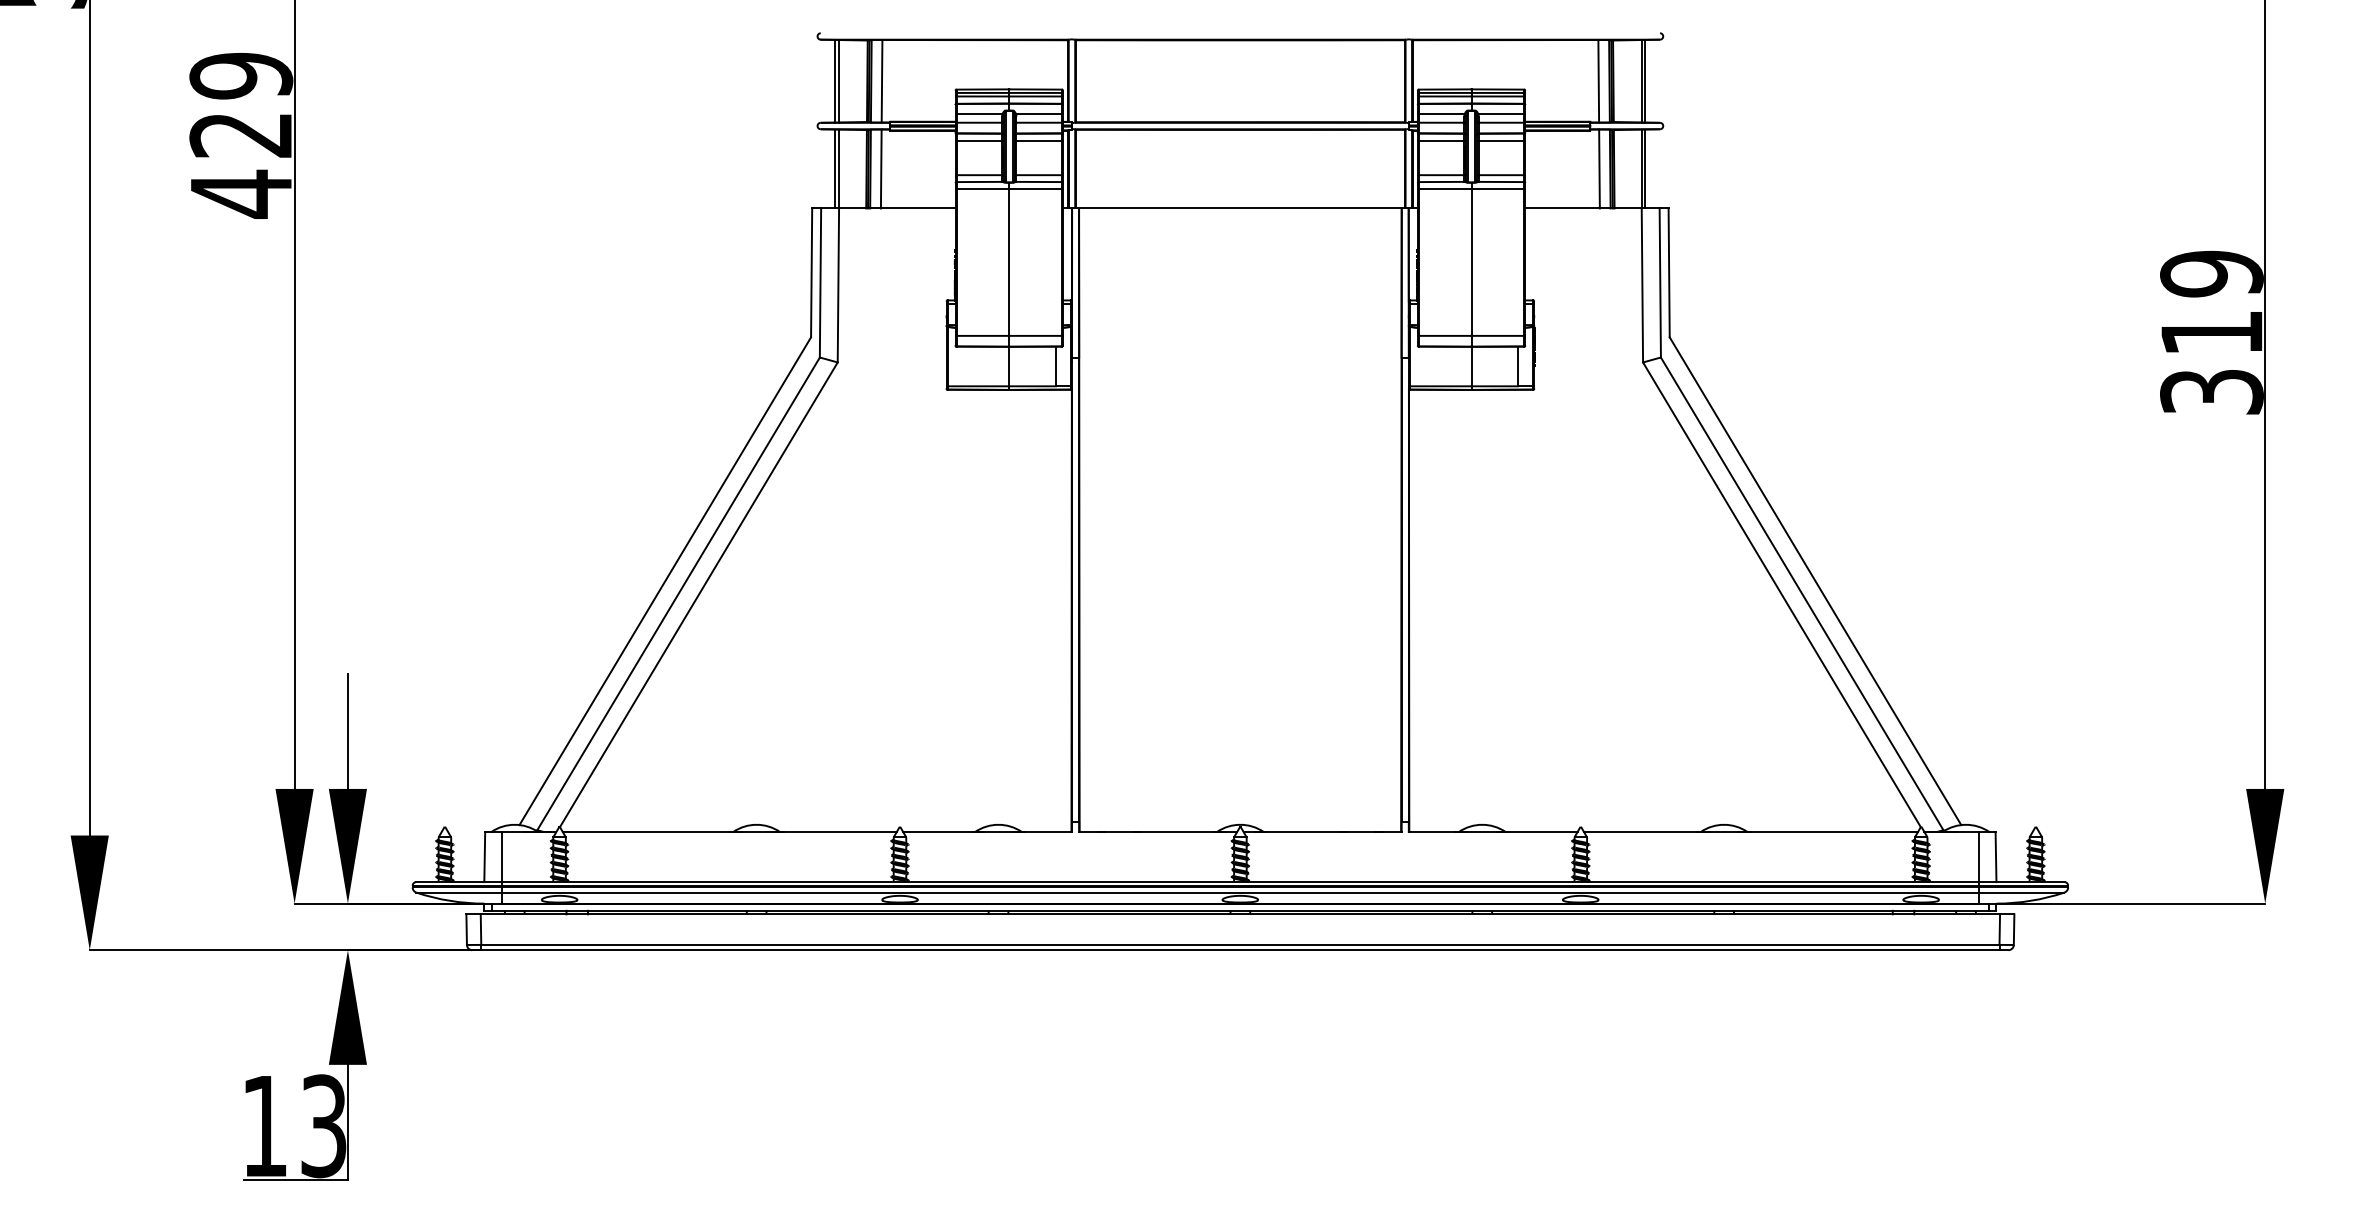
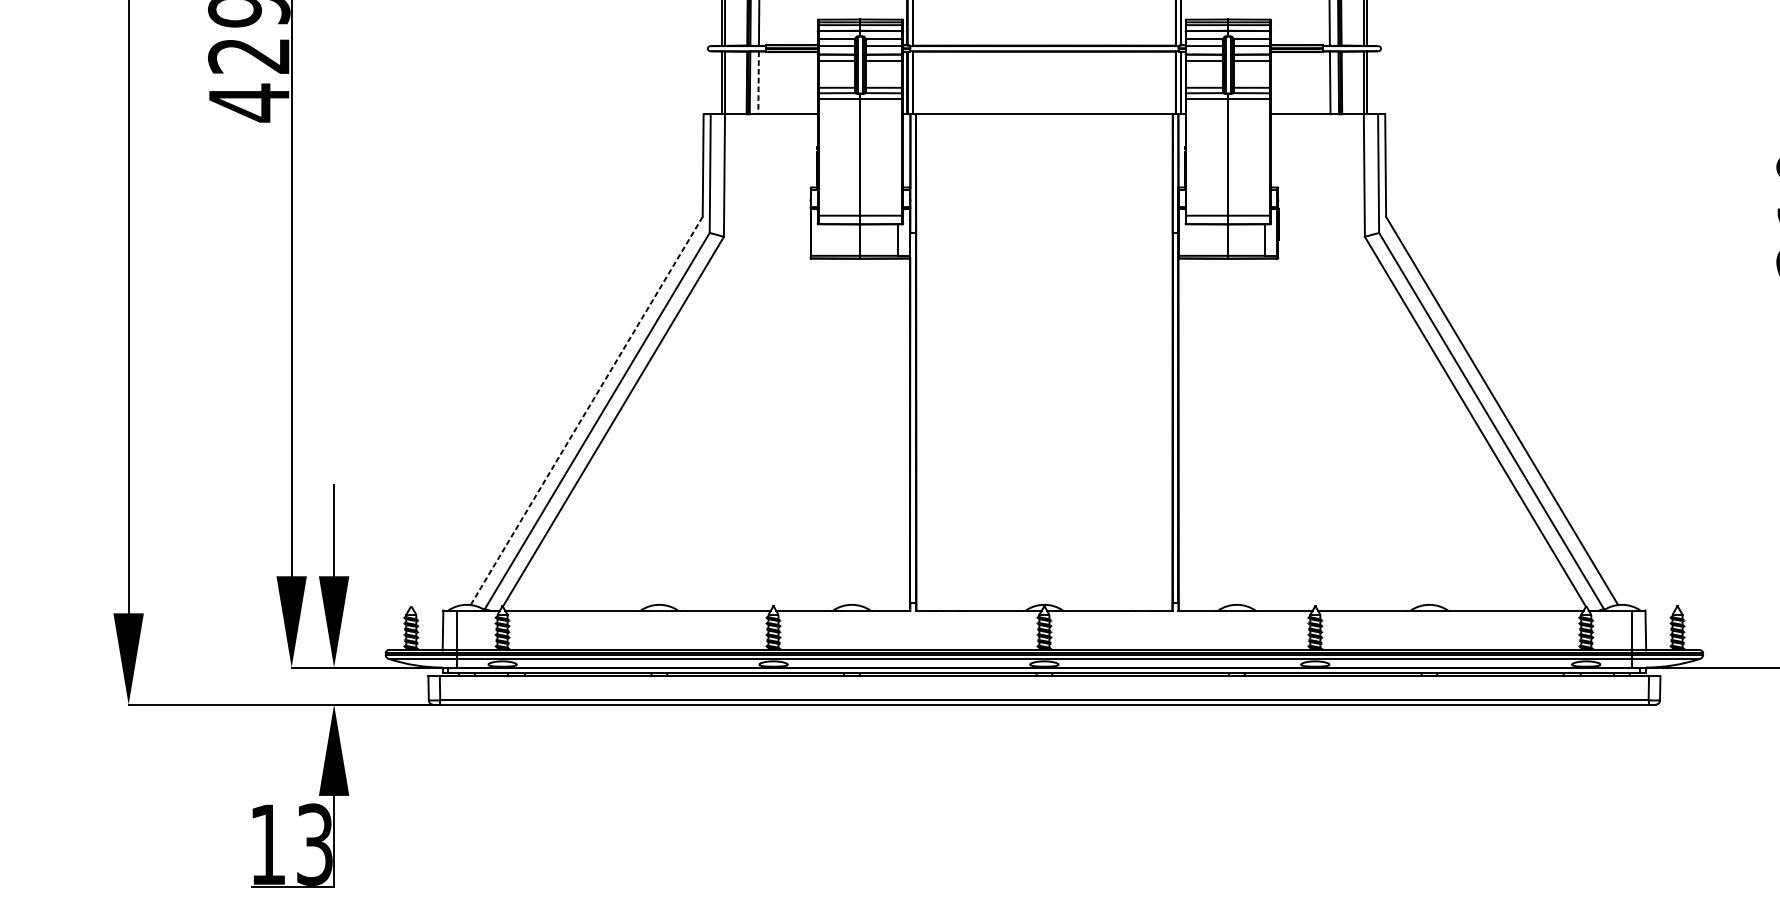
line: (881, 169) -> (758, 83), solid -> dashed
line: (665, 581) -> (586, 411), solid -> dashed

